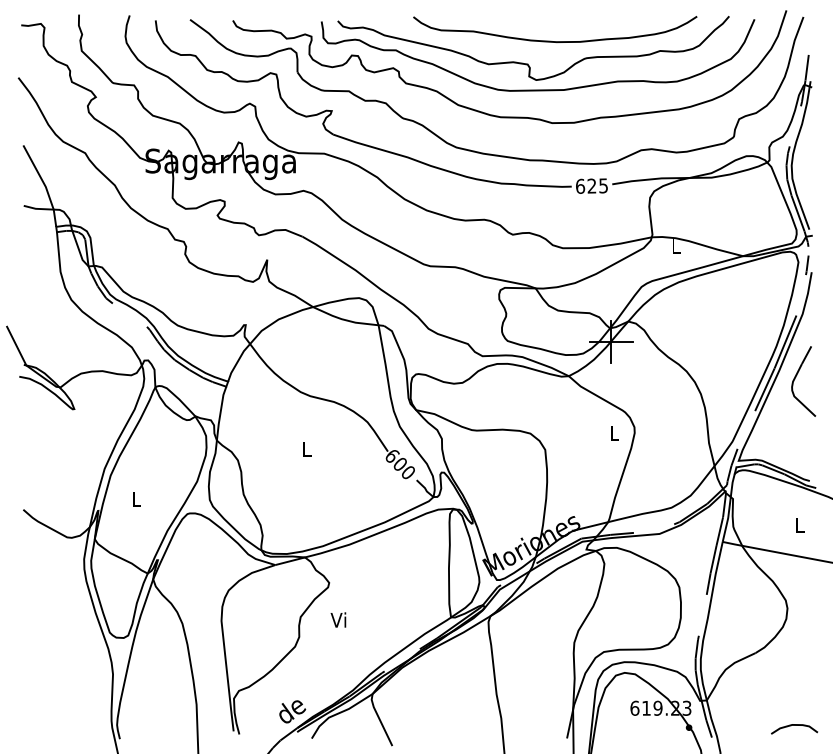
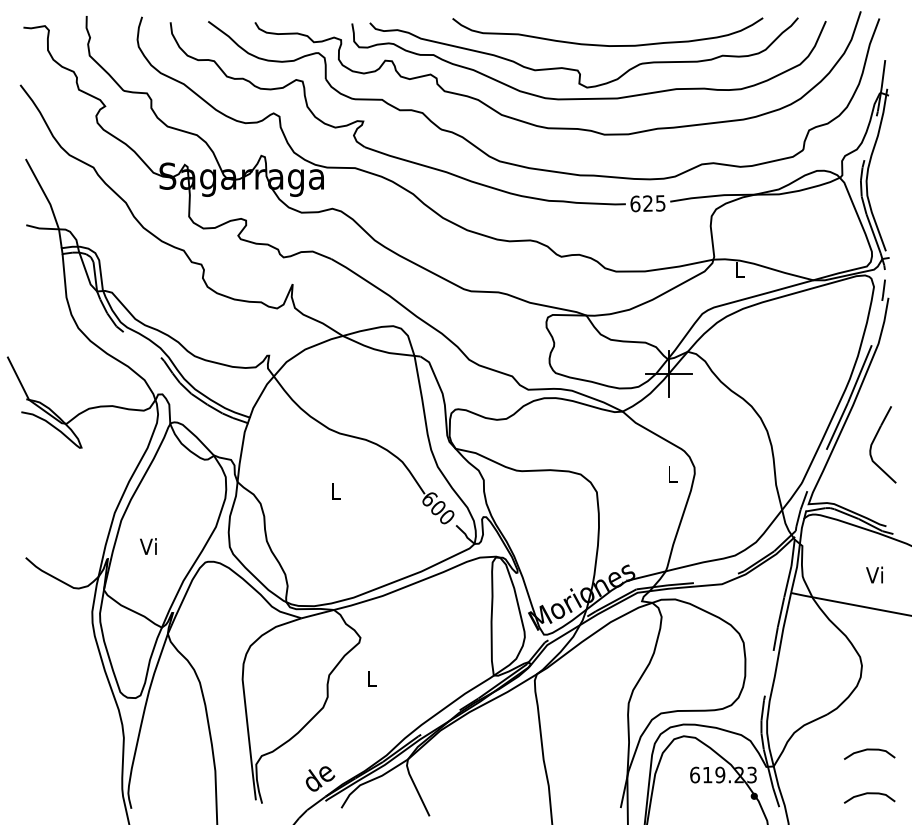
part: (796, 377) -> (875, 440), moved
text: (135, 499) -> (148, 546), L -> Vi
text: (798, 525) -> (874, 575), L -> Vi
text: (338, 619) -> (370, 677), Vi -> L
curve: (794, 685) -> (869, 750), added

